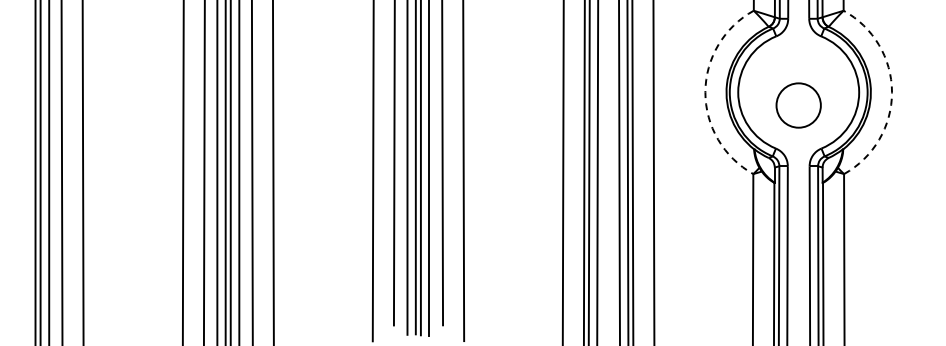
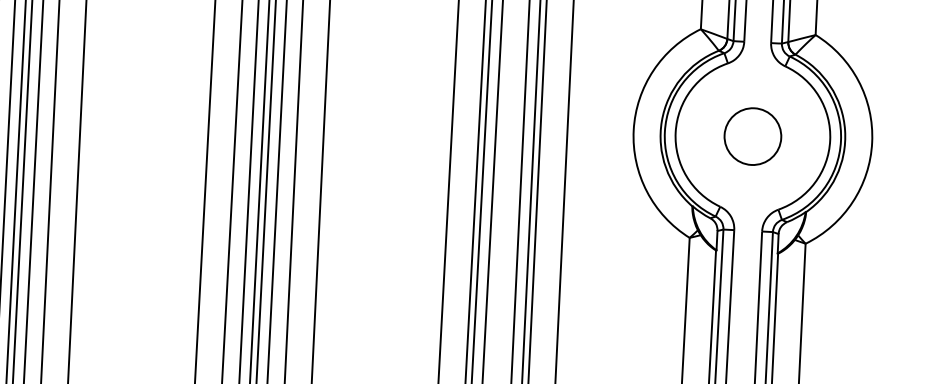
arc: (705, 92) -> (633, 130), dashed -> solid
arc: (892, 92) -> (872, 142), dashed -> solid
circle: (798, 105) -> (752, 136), moved

